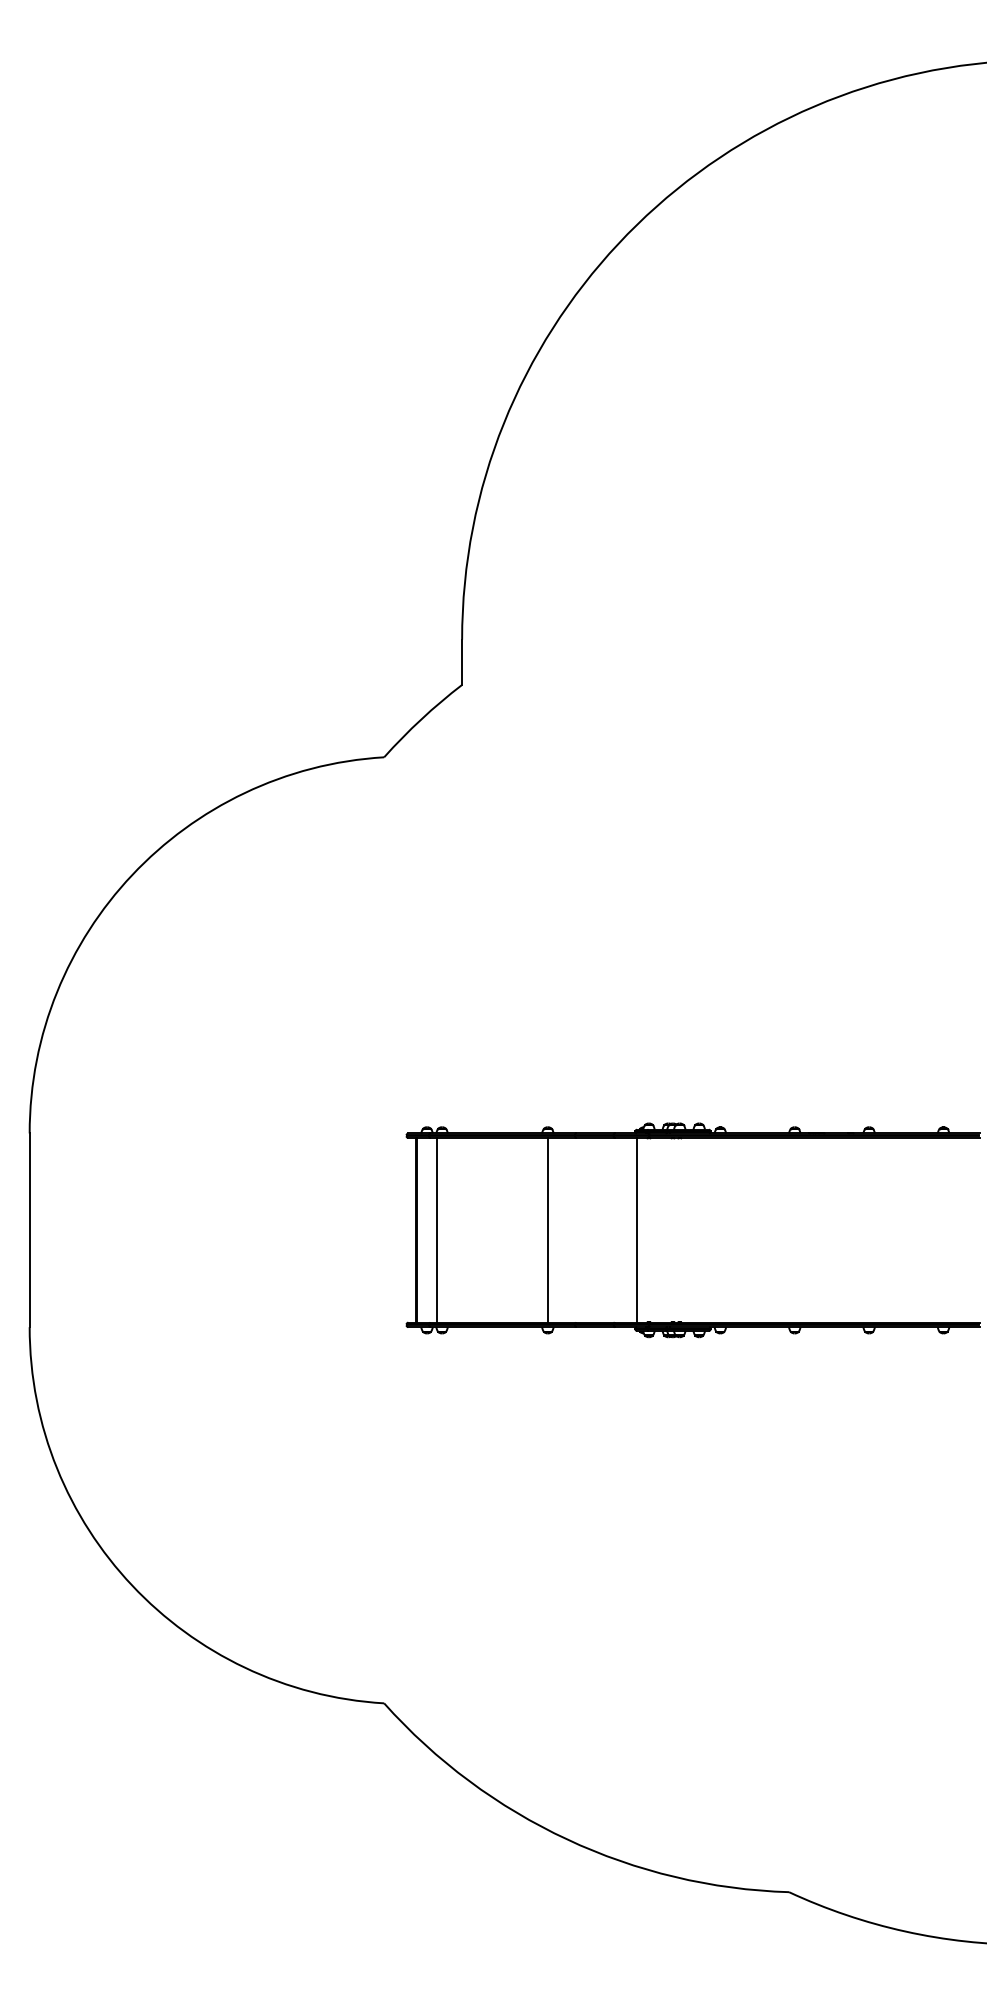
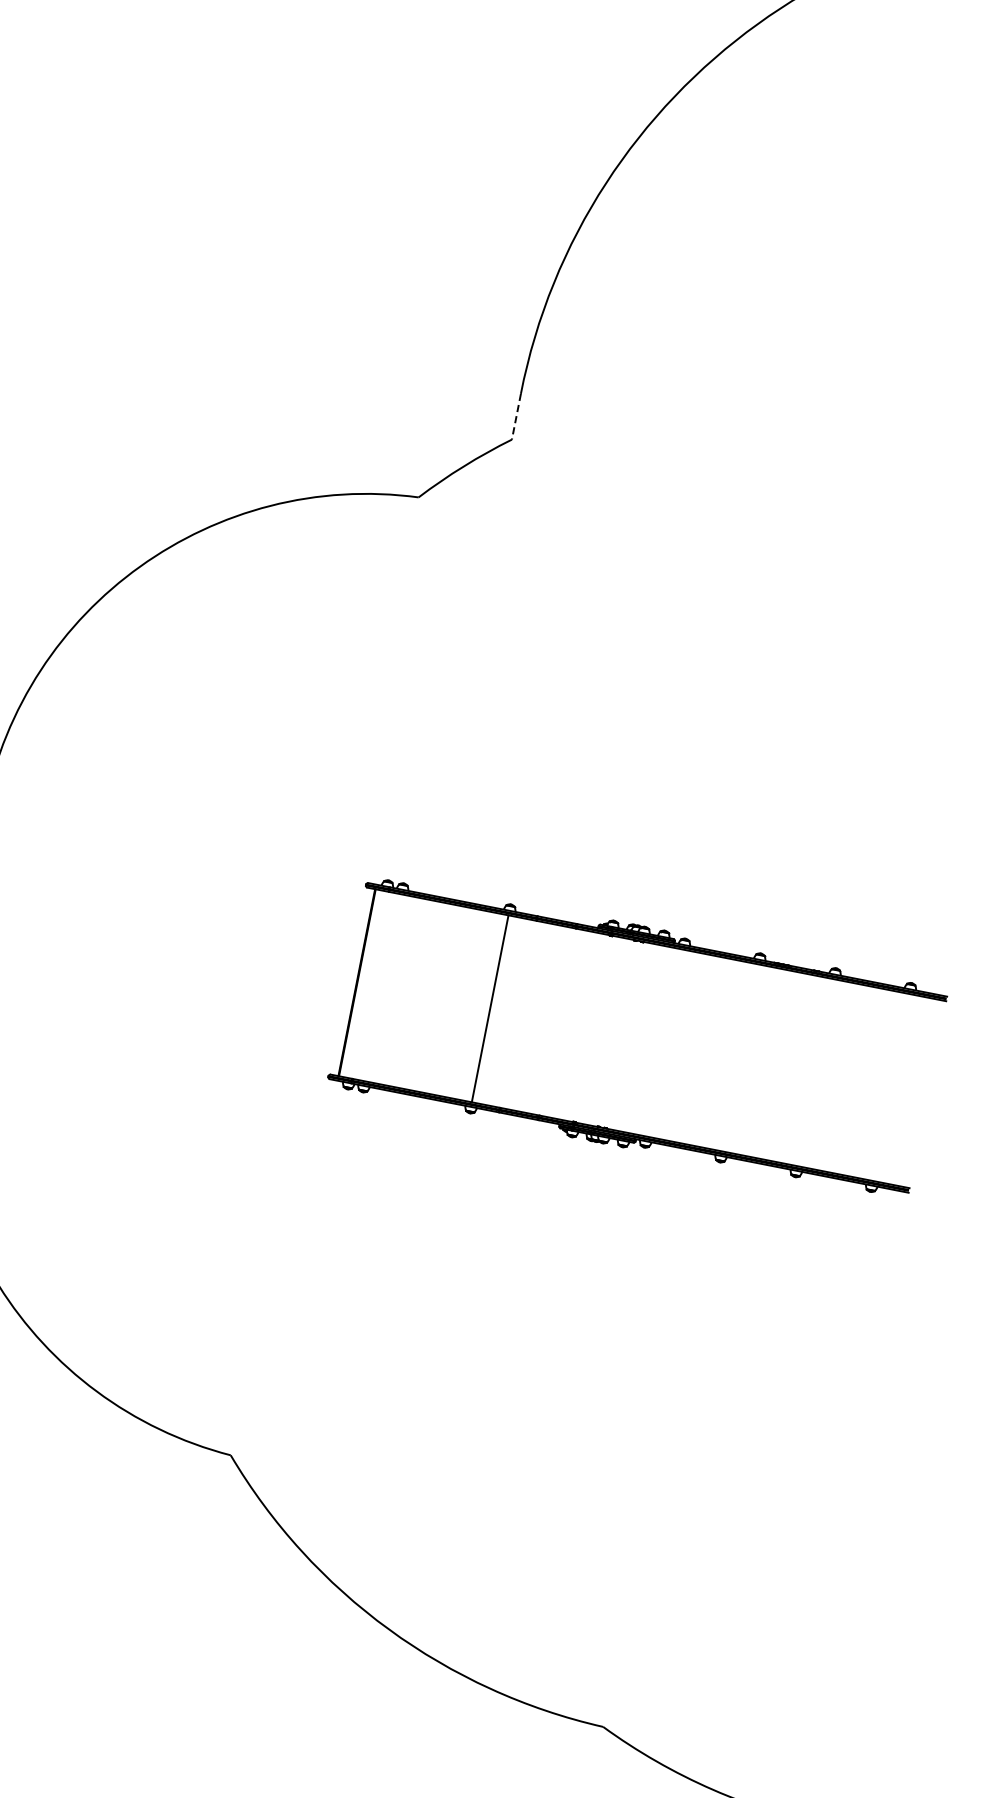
line: (462, 662) -> (516, 416), solid -> dashed
line: (437, 1230) -> (378, 987), removed
line: (636, 1230) -> (580, 1026), removed

